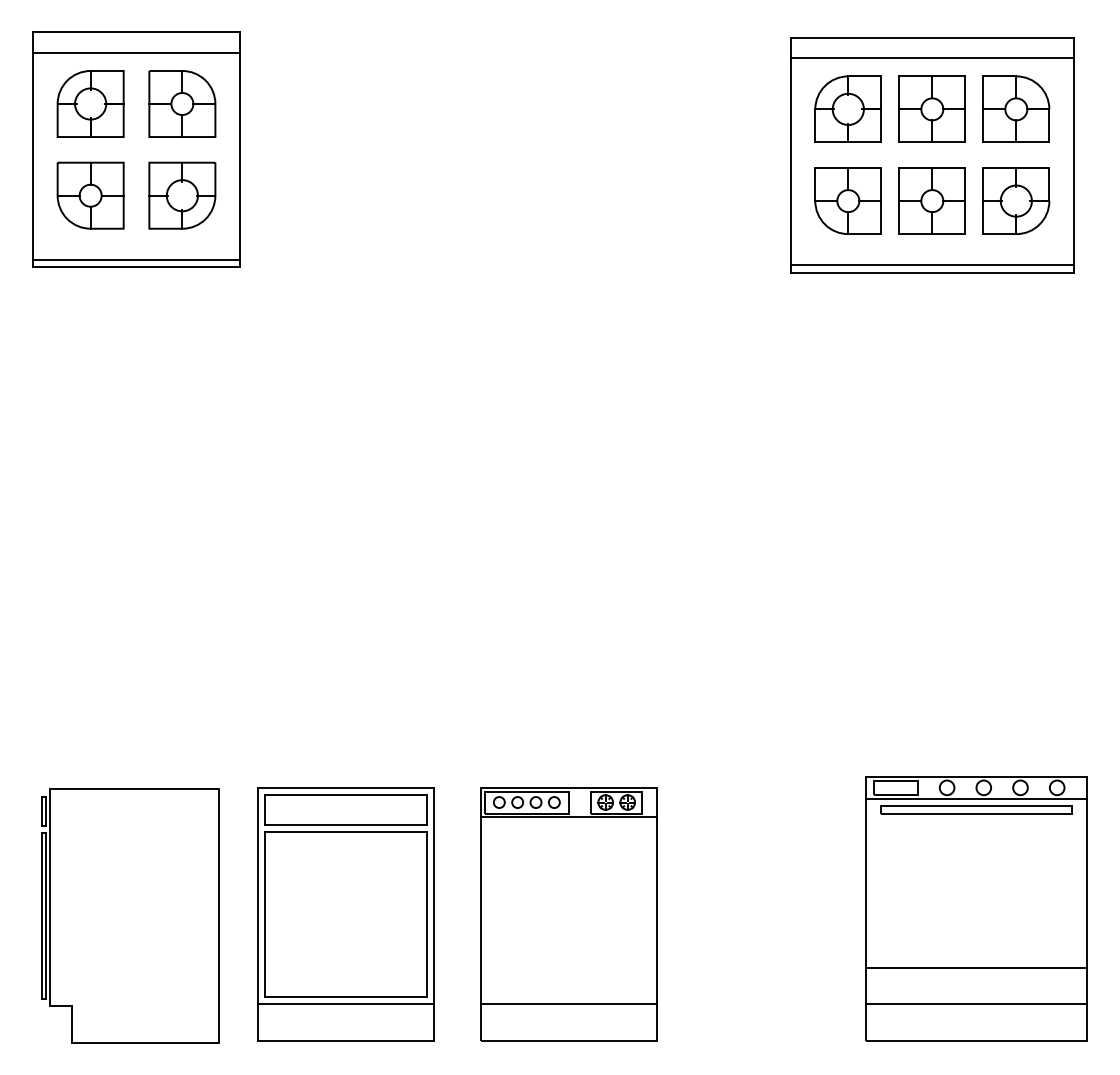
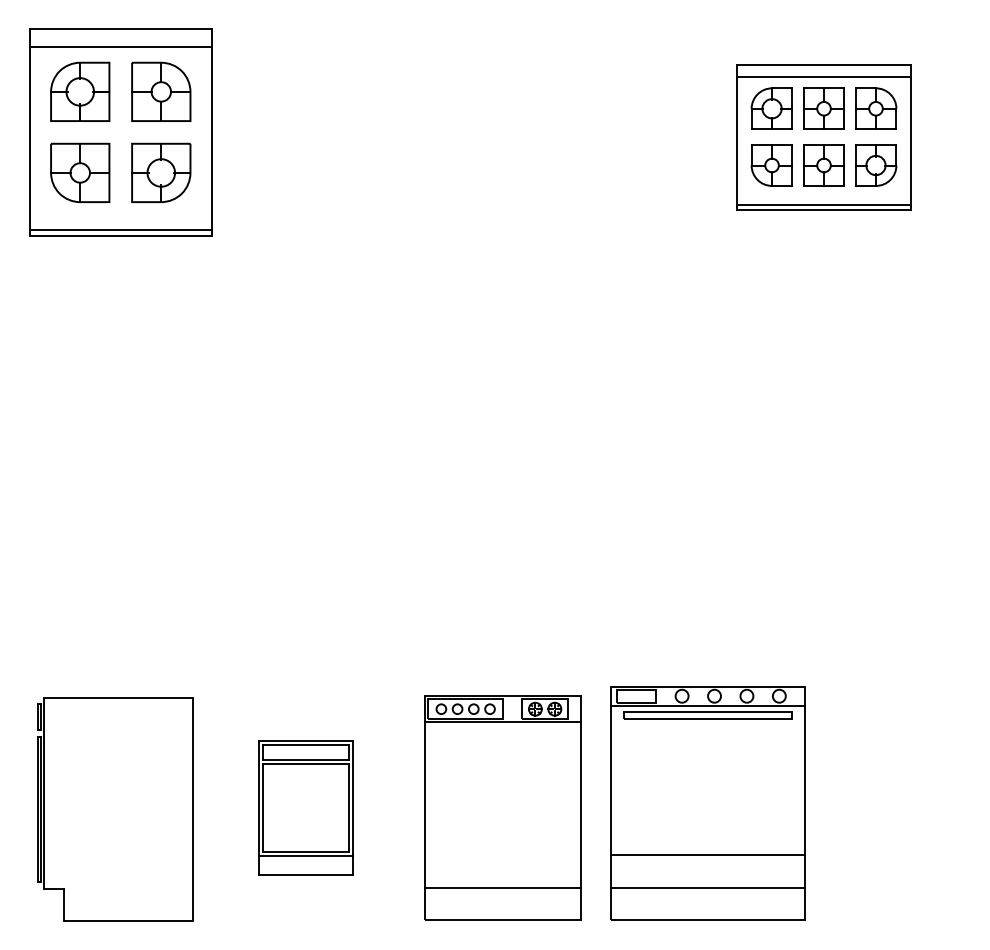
part: (931, 154) -> (823, 136), size x0.7
part: (975, 909) -> (707, 803), moved
part: (345, 913) -> (305, 807), size x0.6

